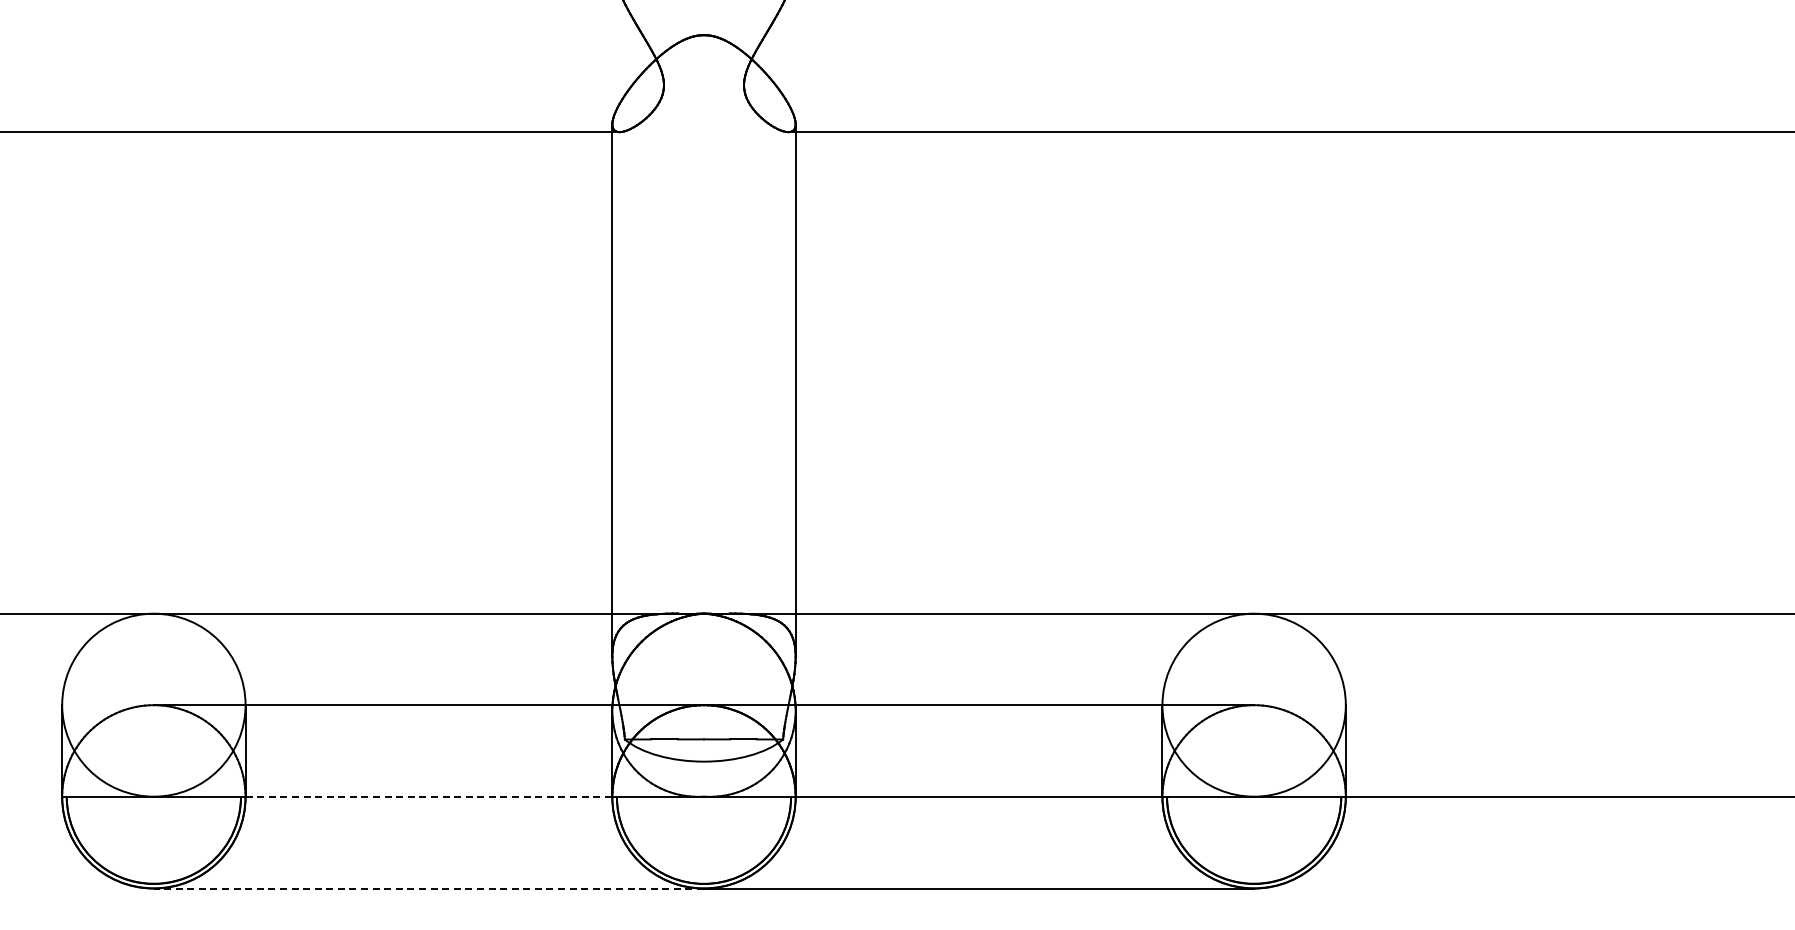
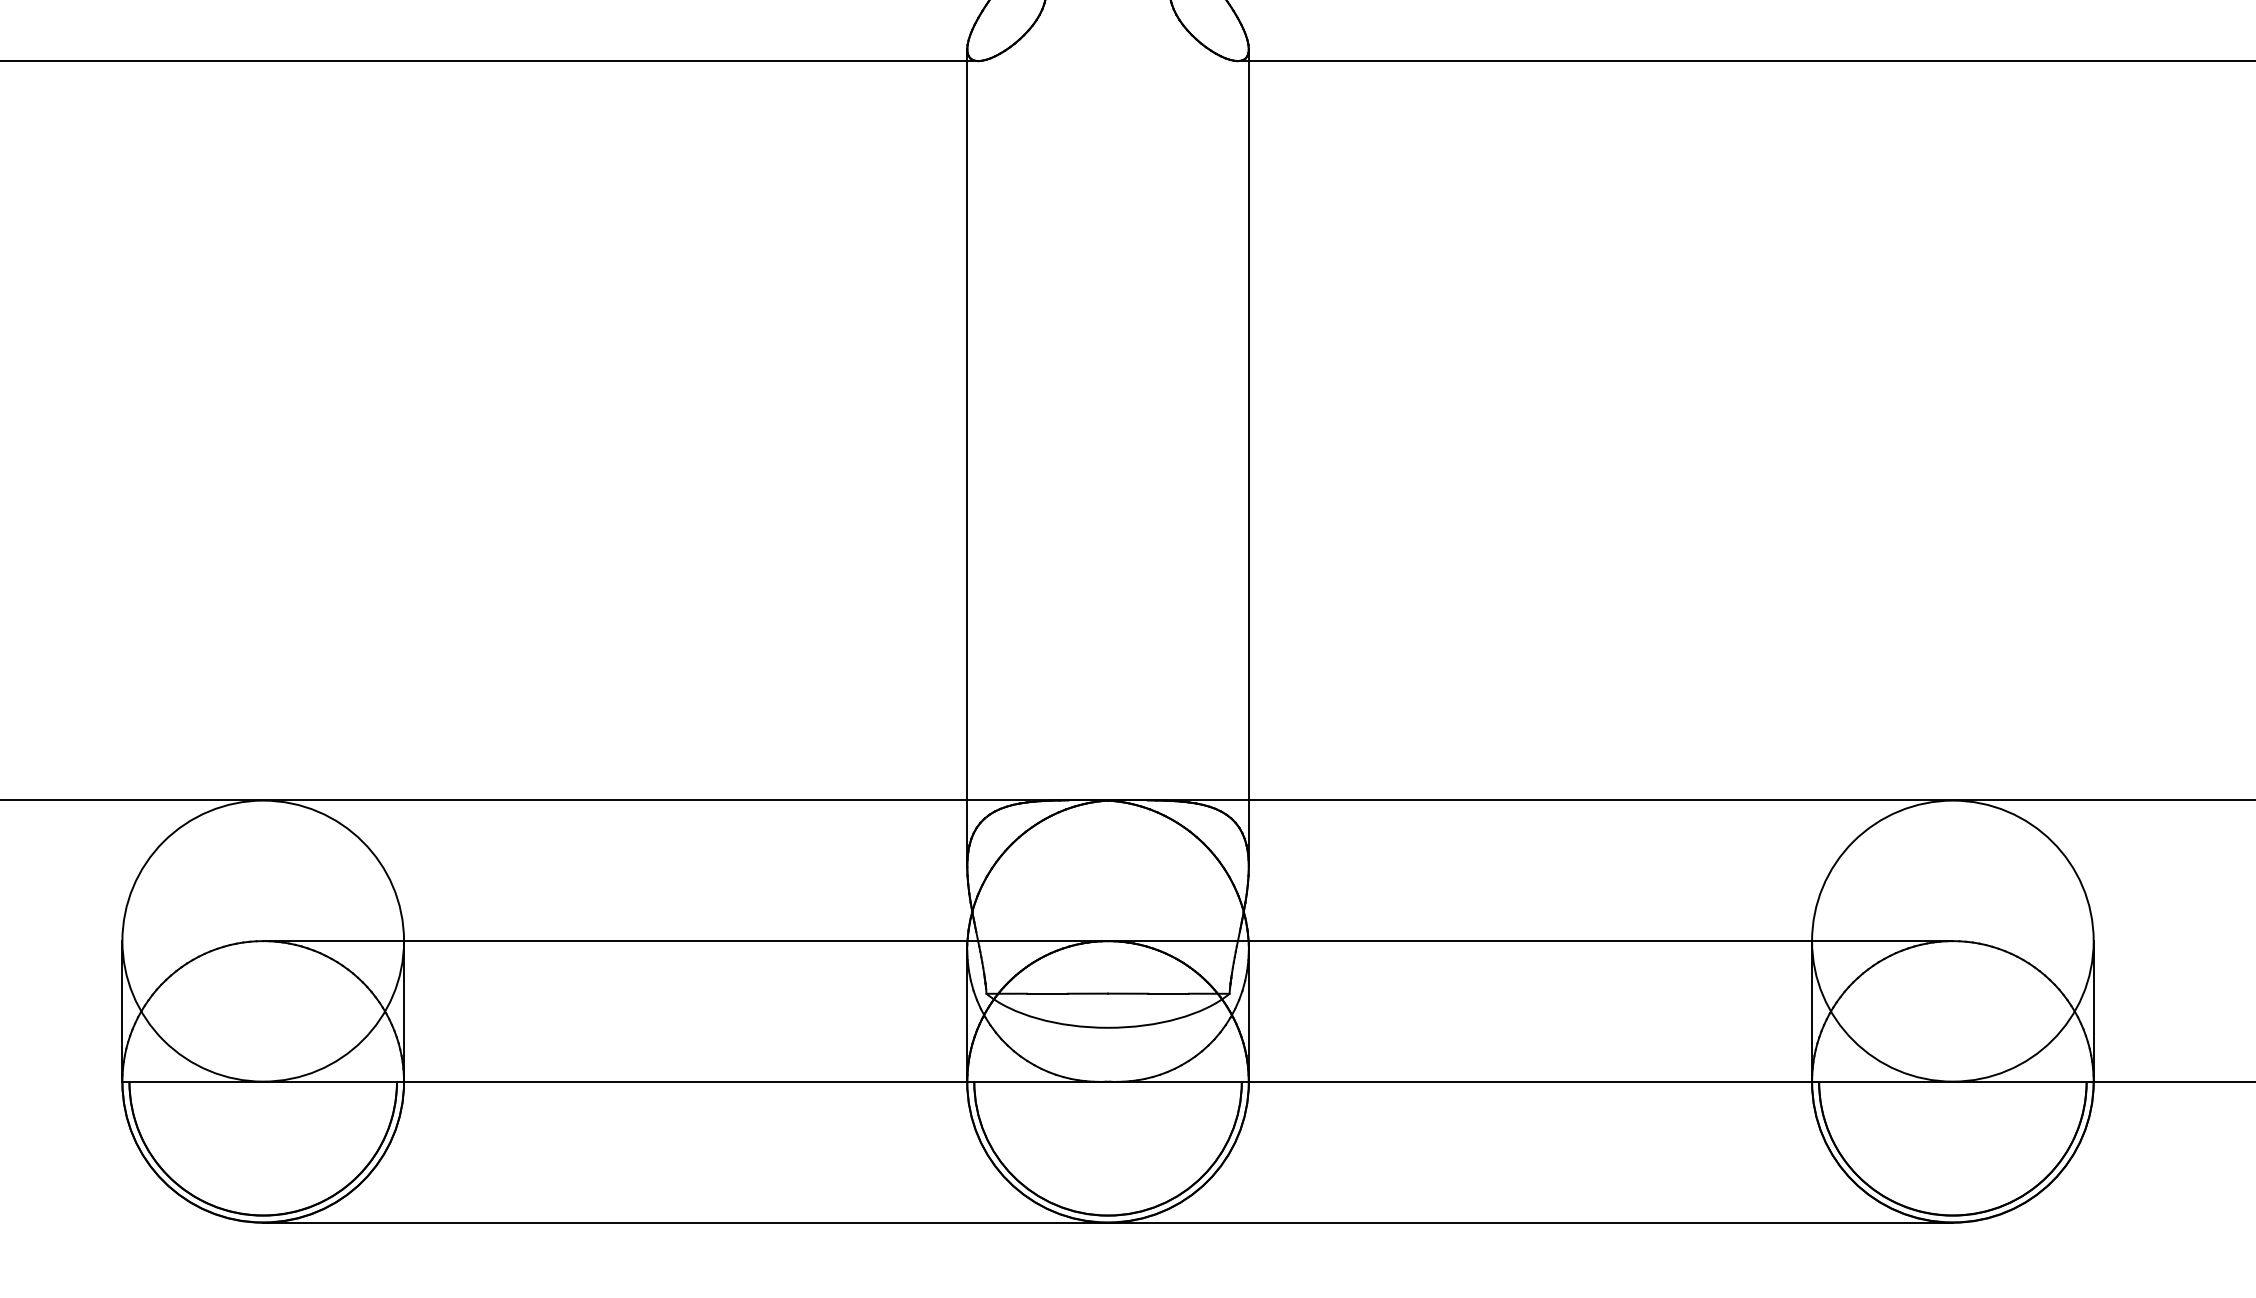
line: (429, 796) -> (686, 1081), dashed -> solid
line: (428, 888) -> (684, 1222), dashed -> solid

